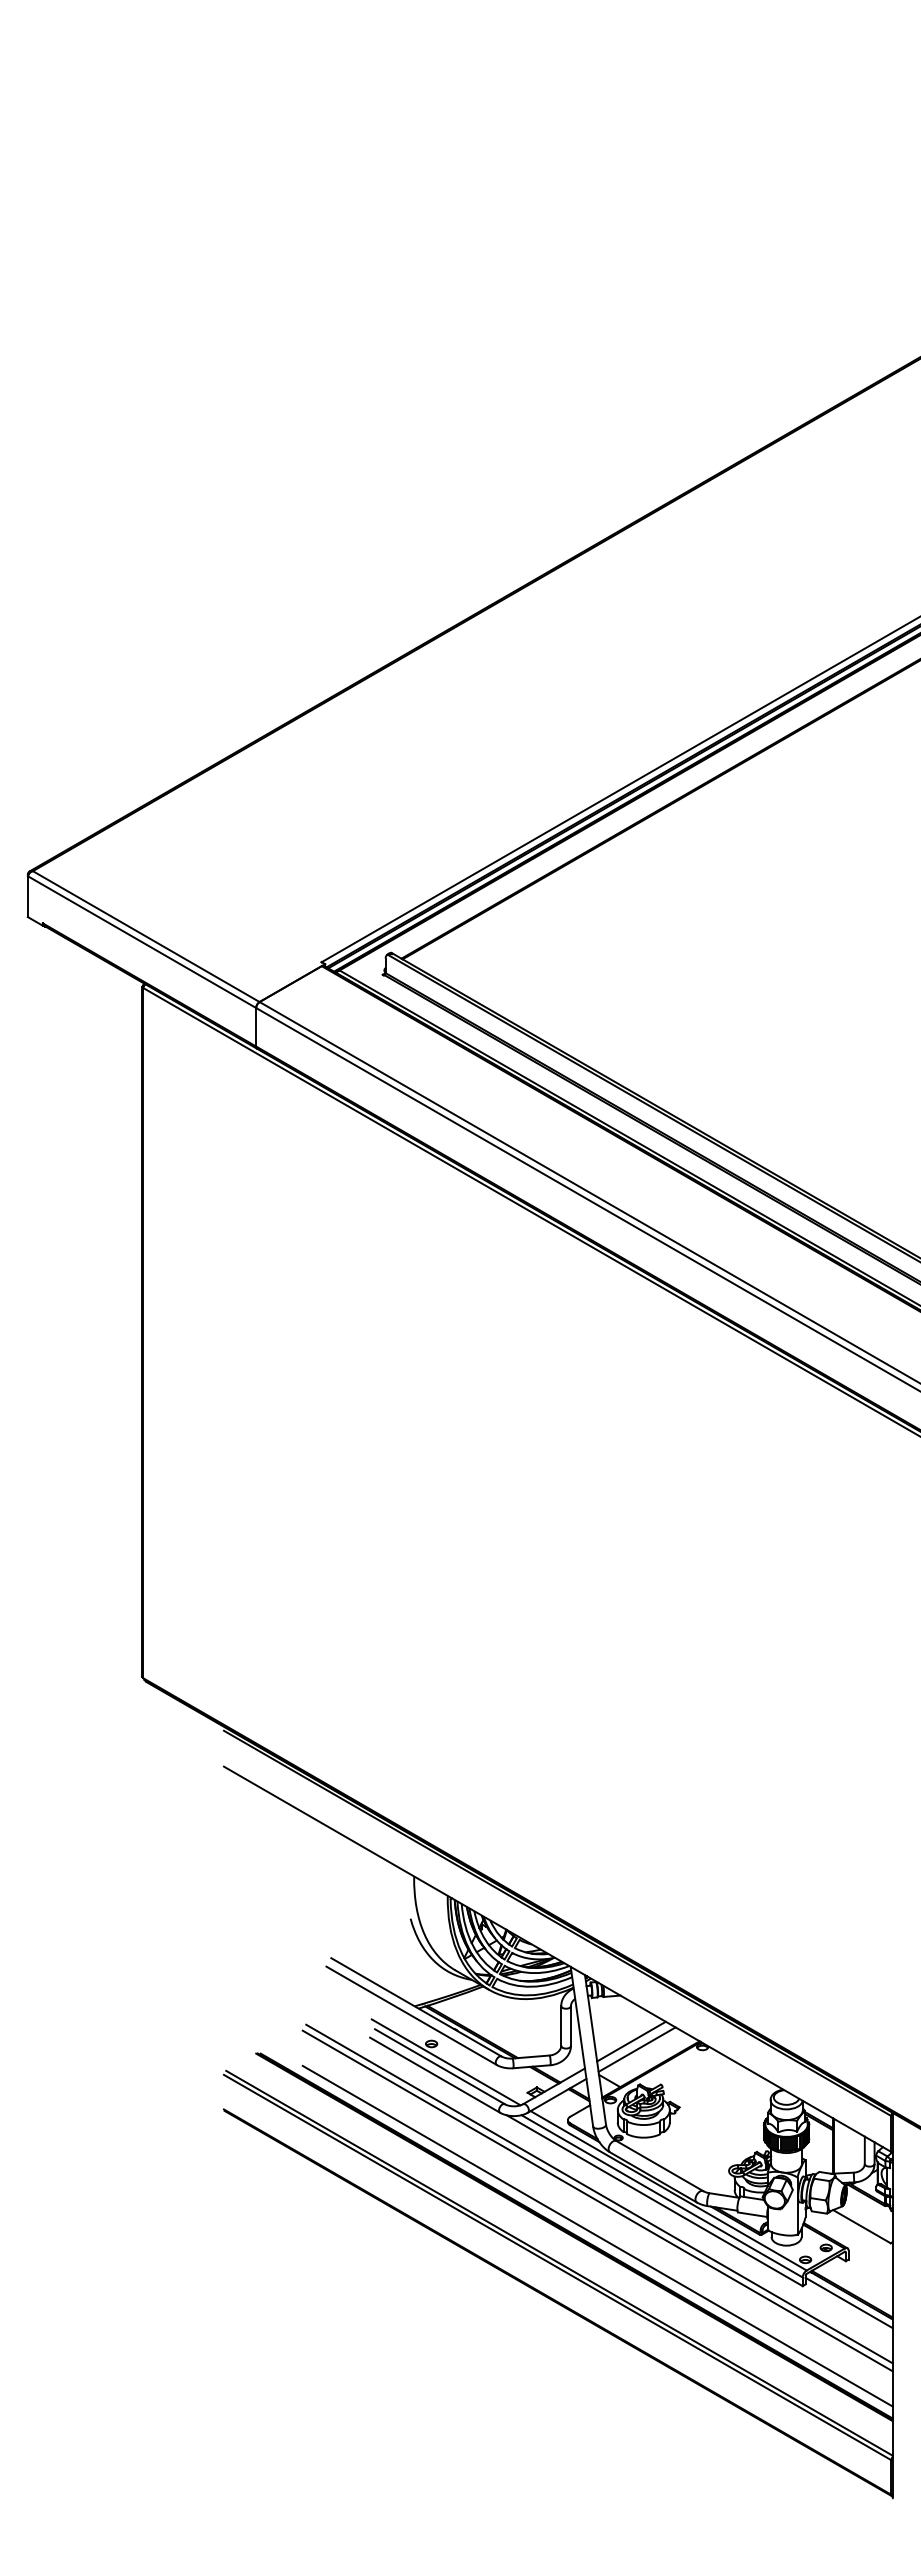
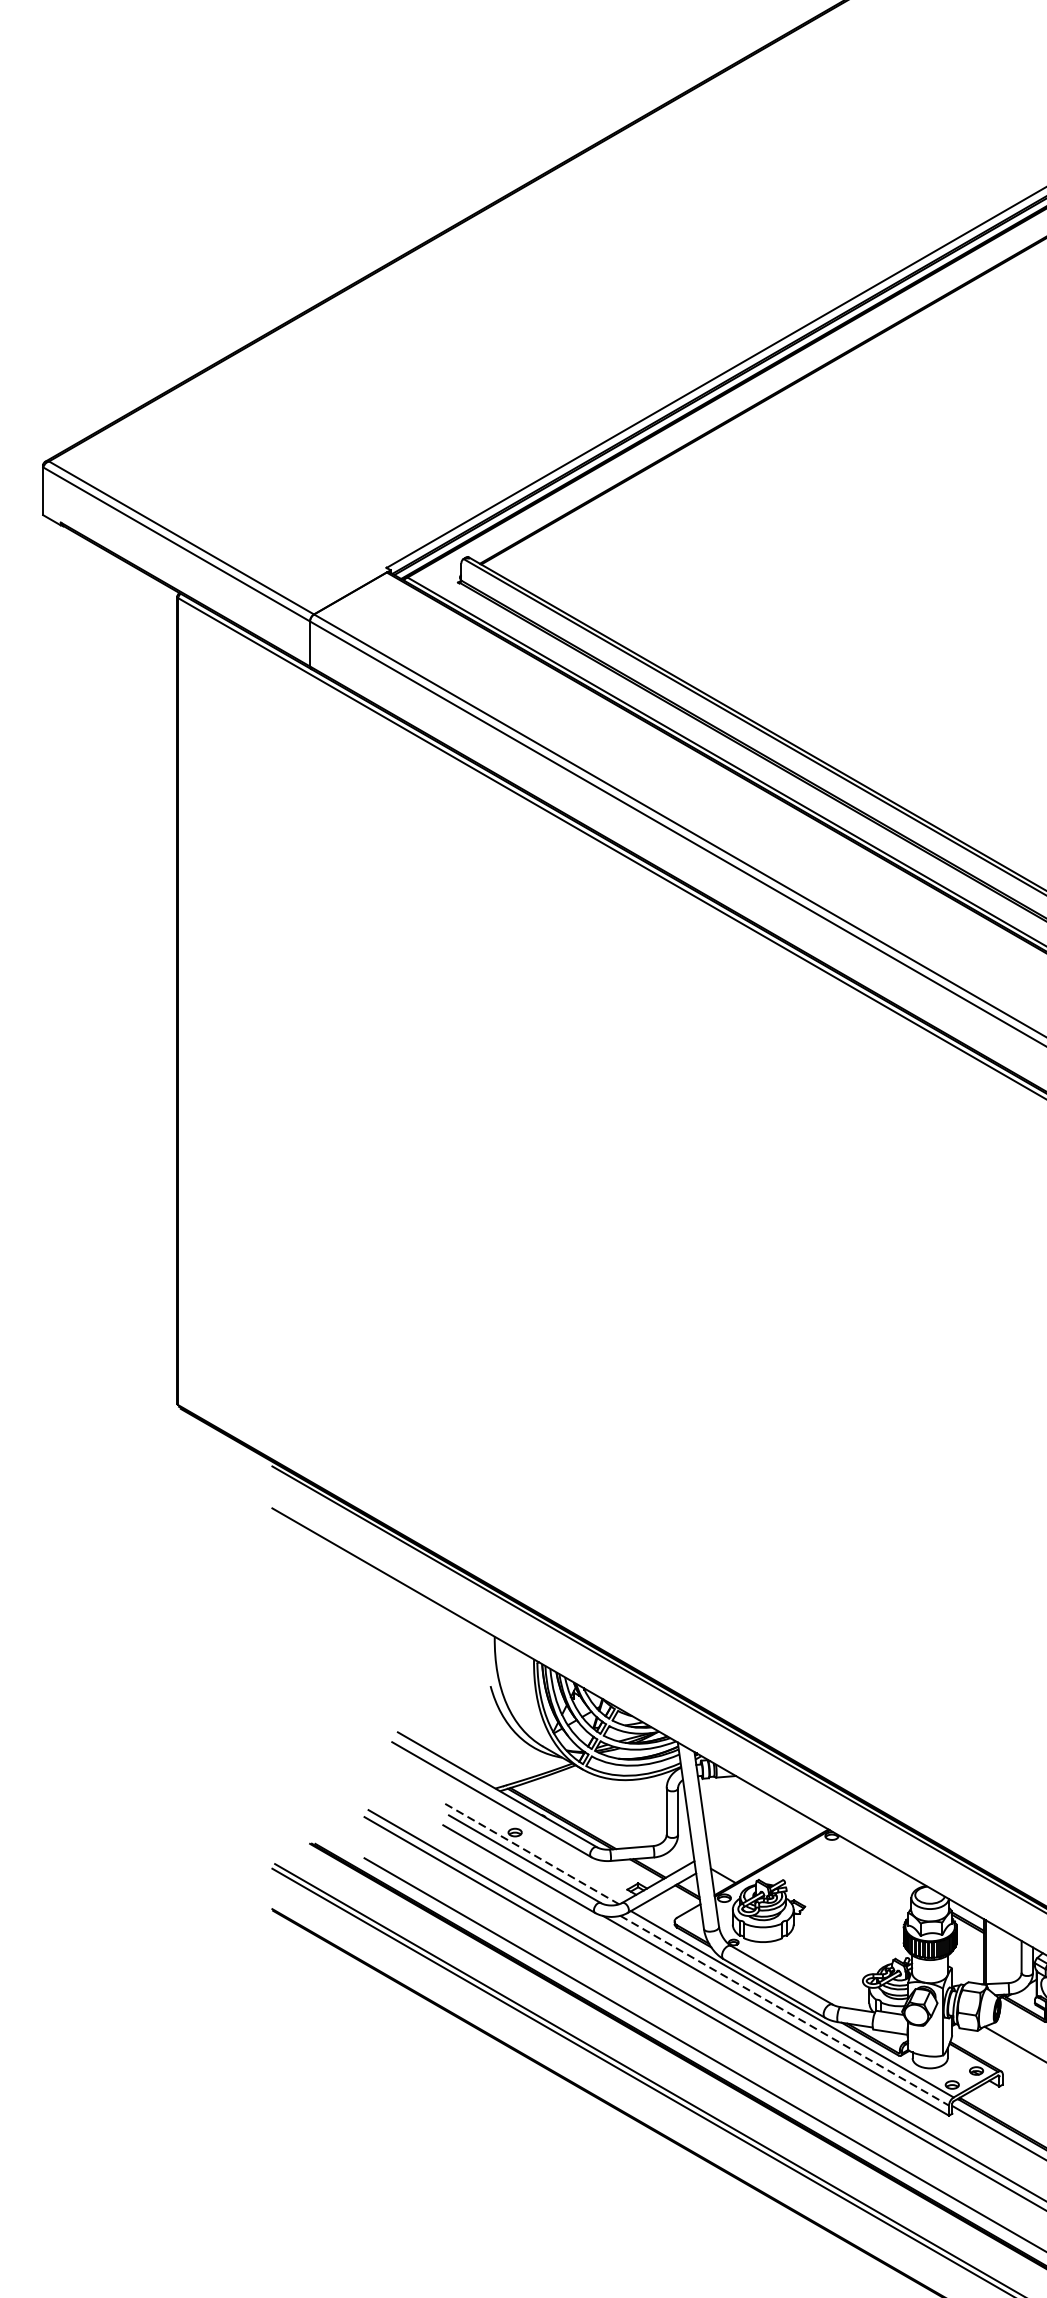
line: (631, 2041) -> (748, 1829), removed
line: (636, 2049) -> (754, 1839), removed
line: (446, 2062) -> (532, 1854), solid -> dashed
line: (662, 2196) -> (785, 2010), solid -> dashed

